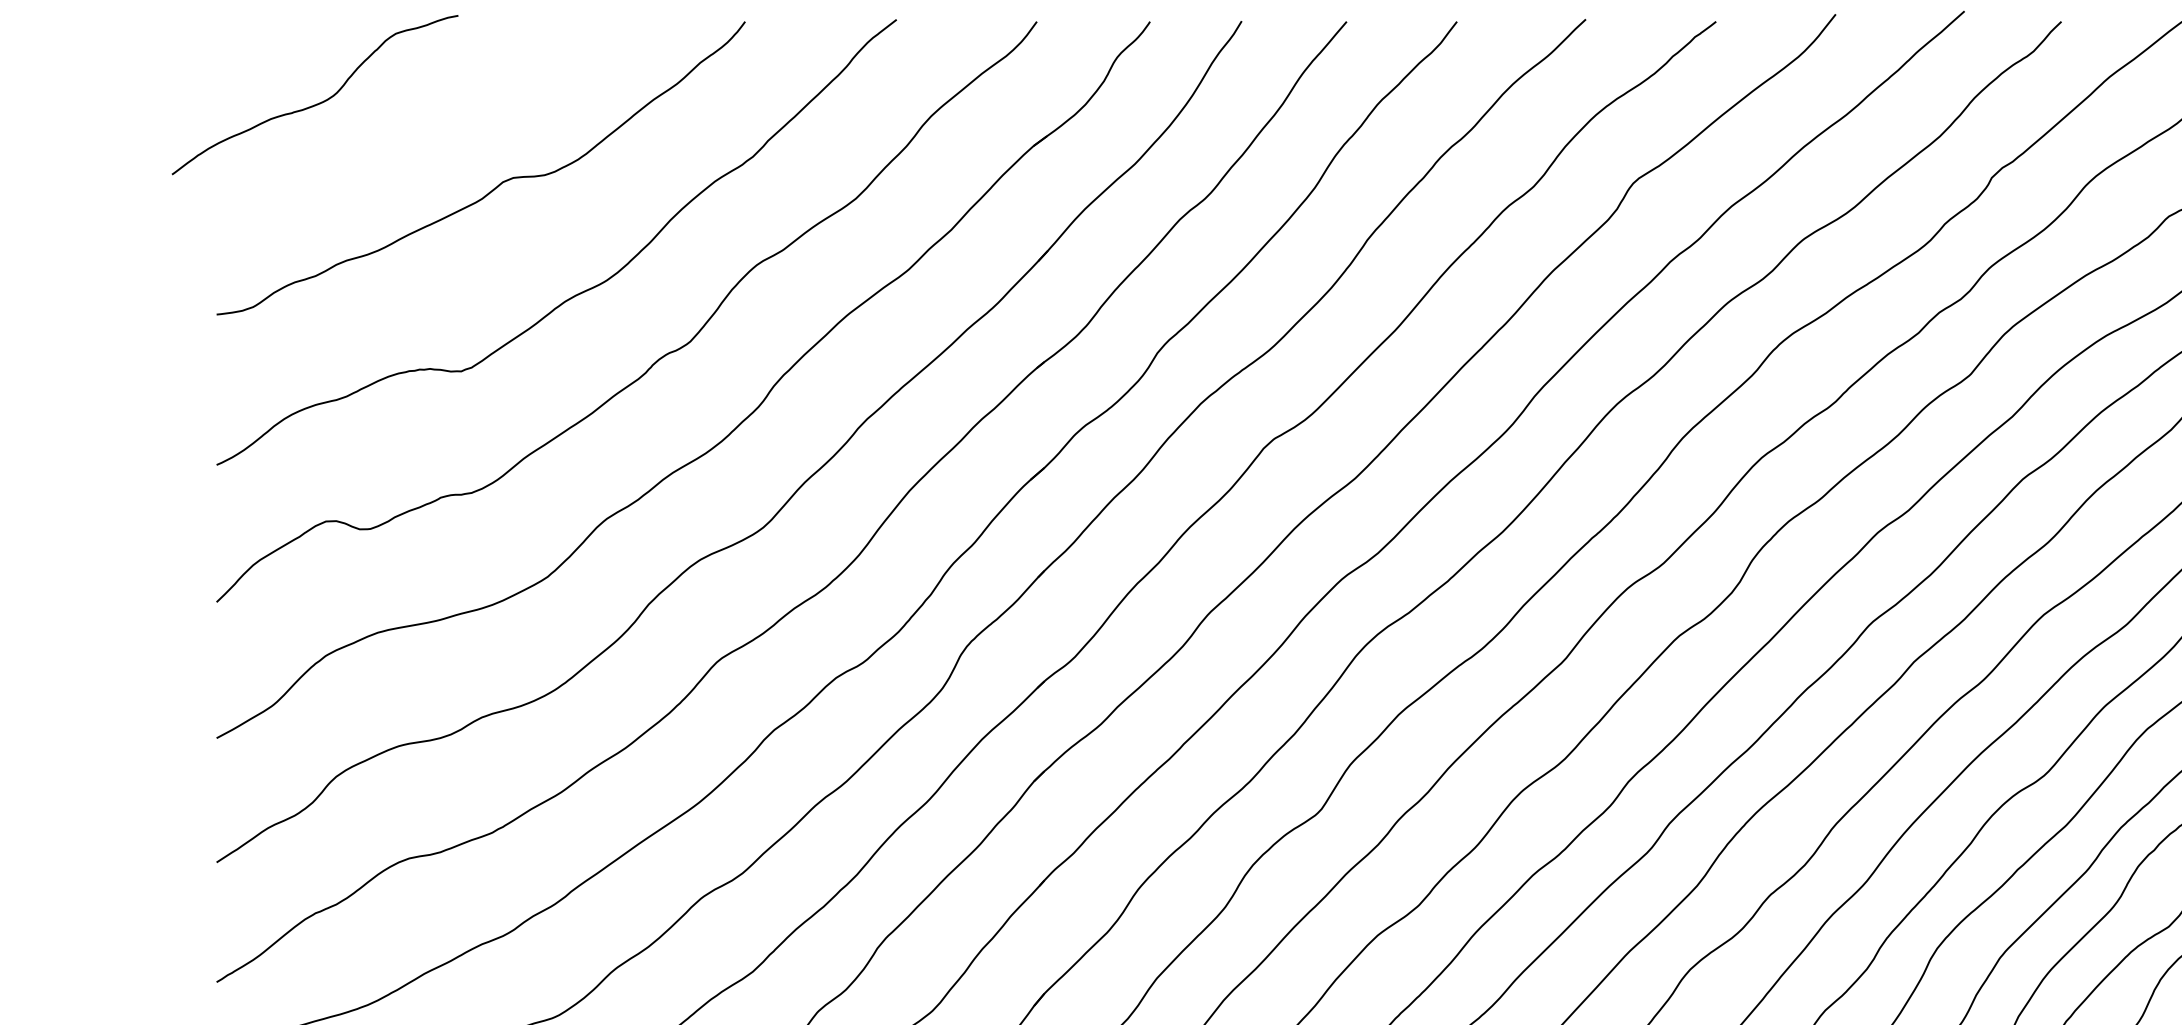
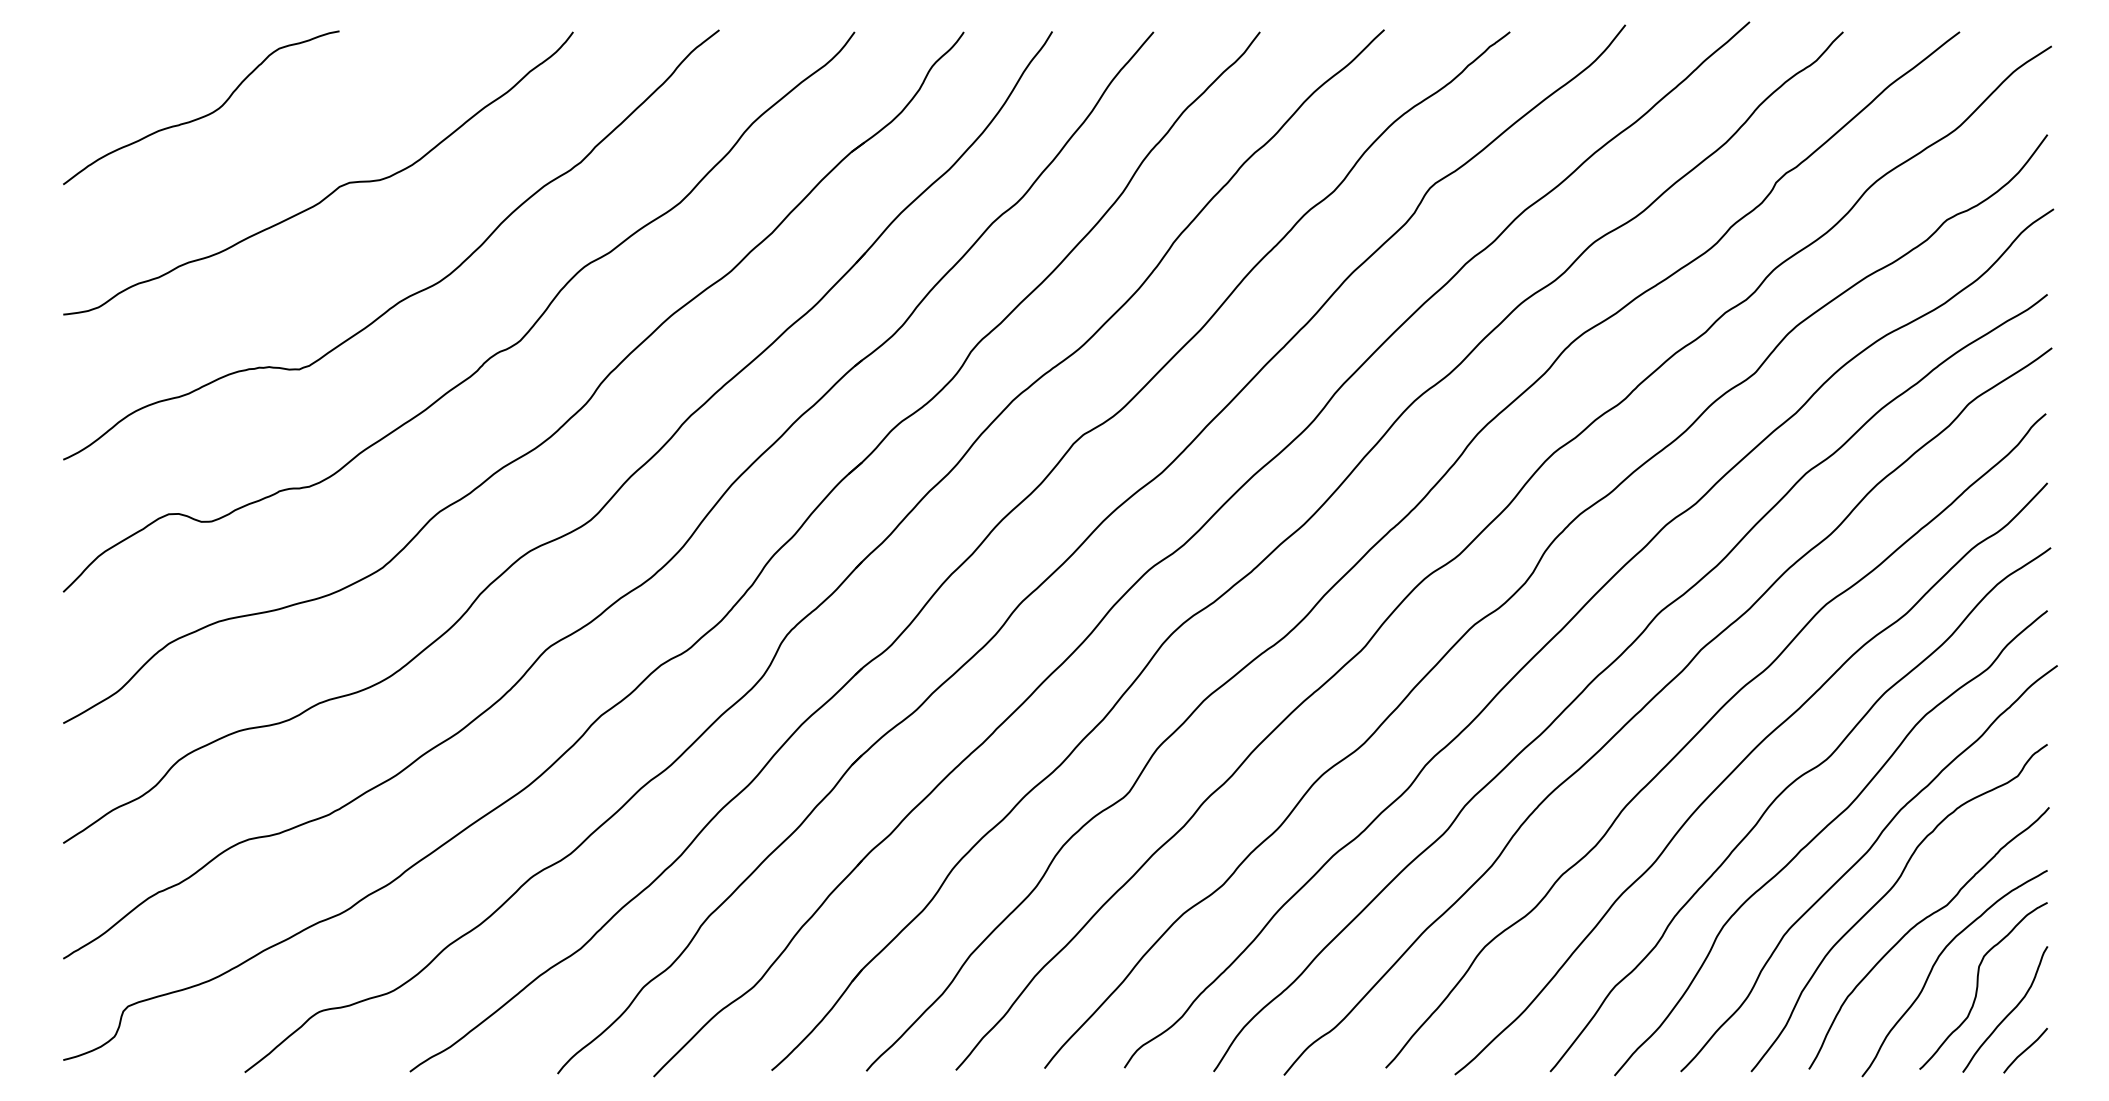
curve: (317, 103) -> (203, 115), moved

